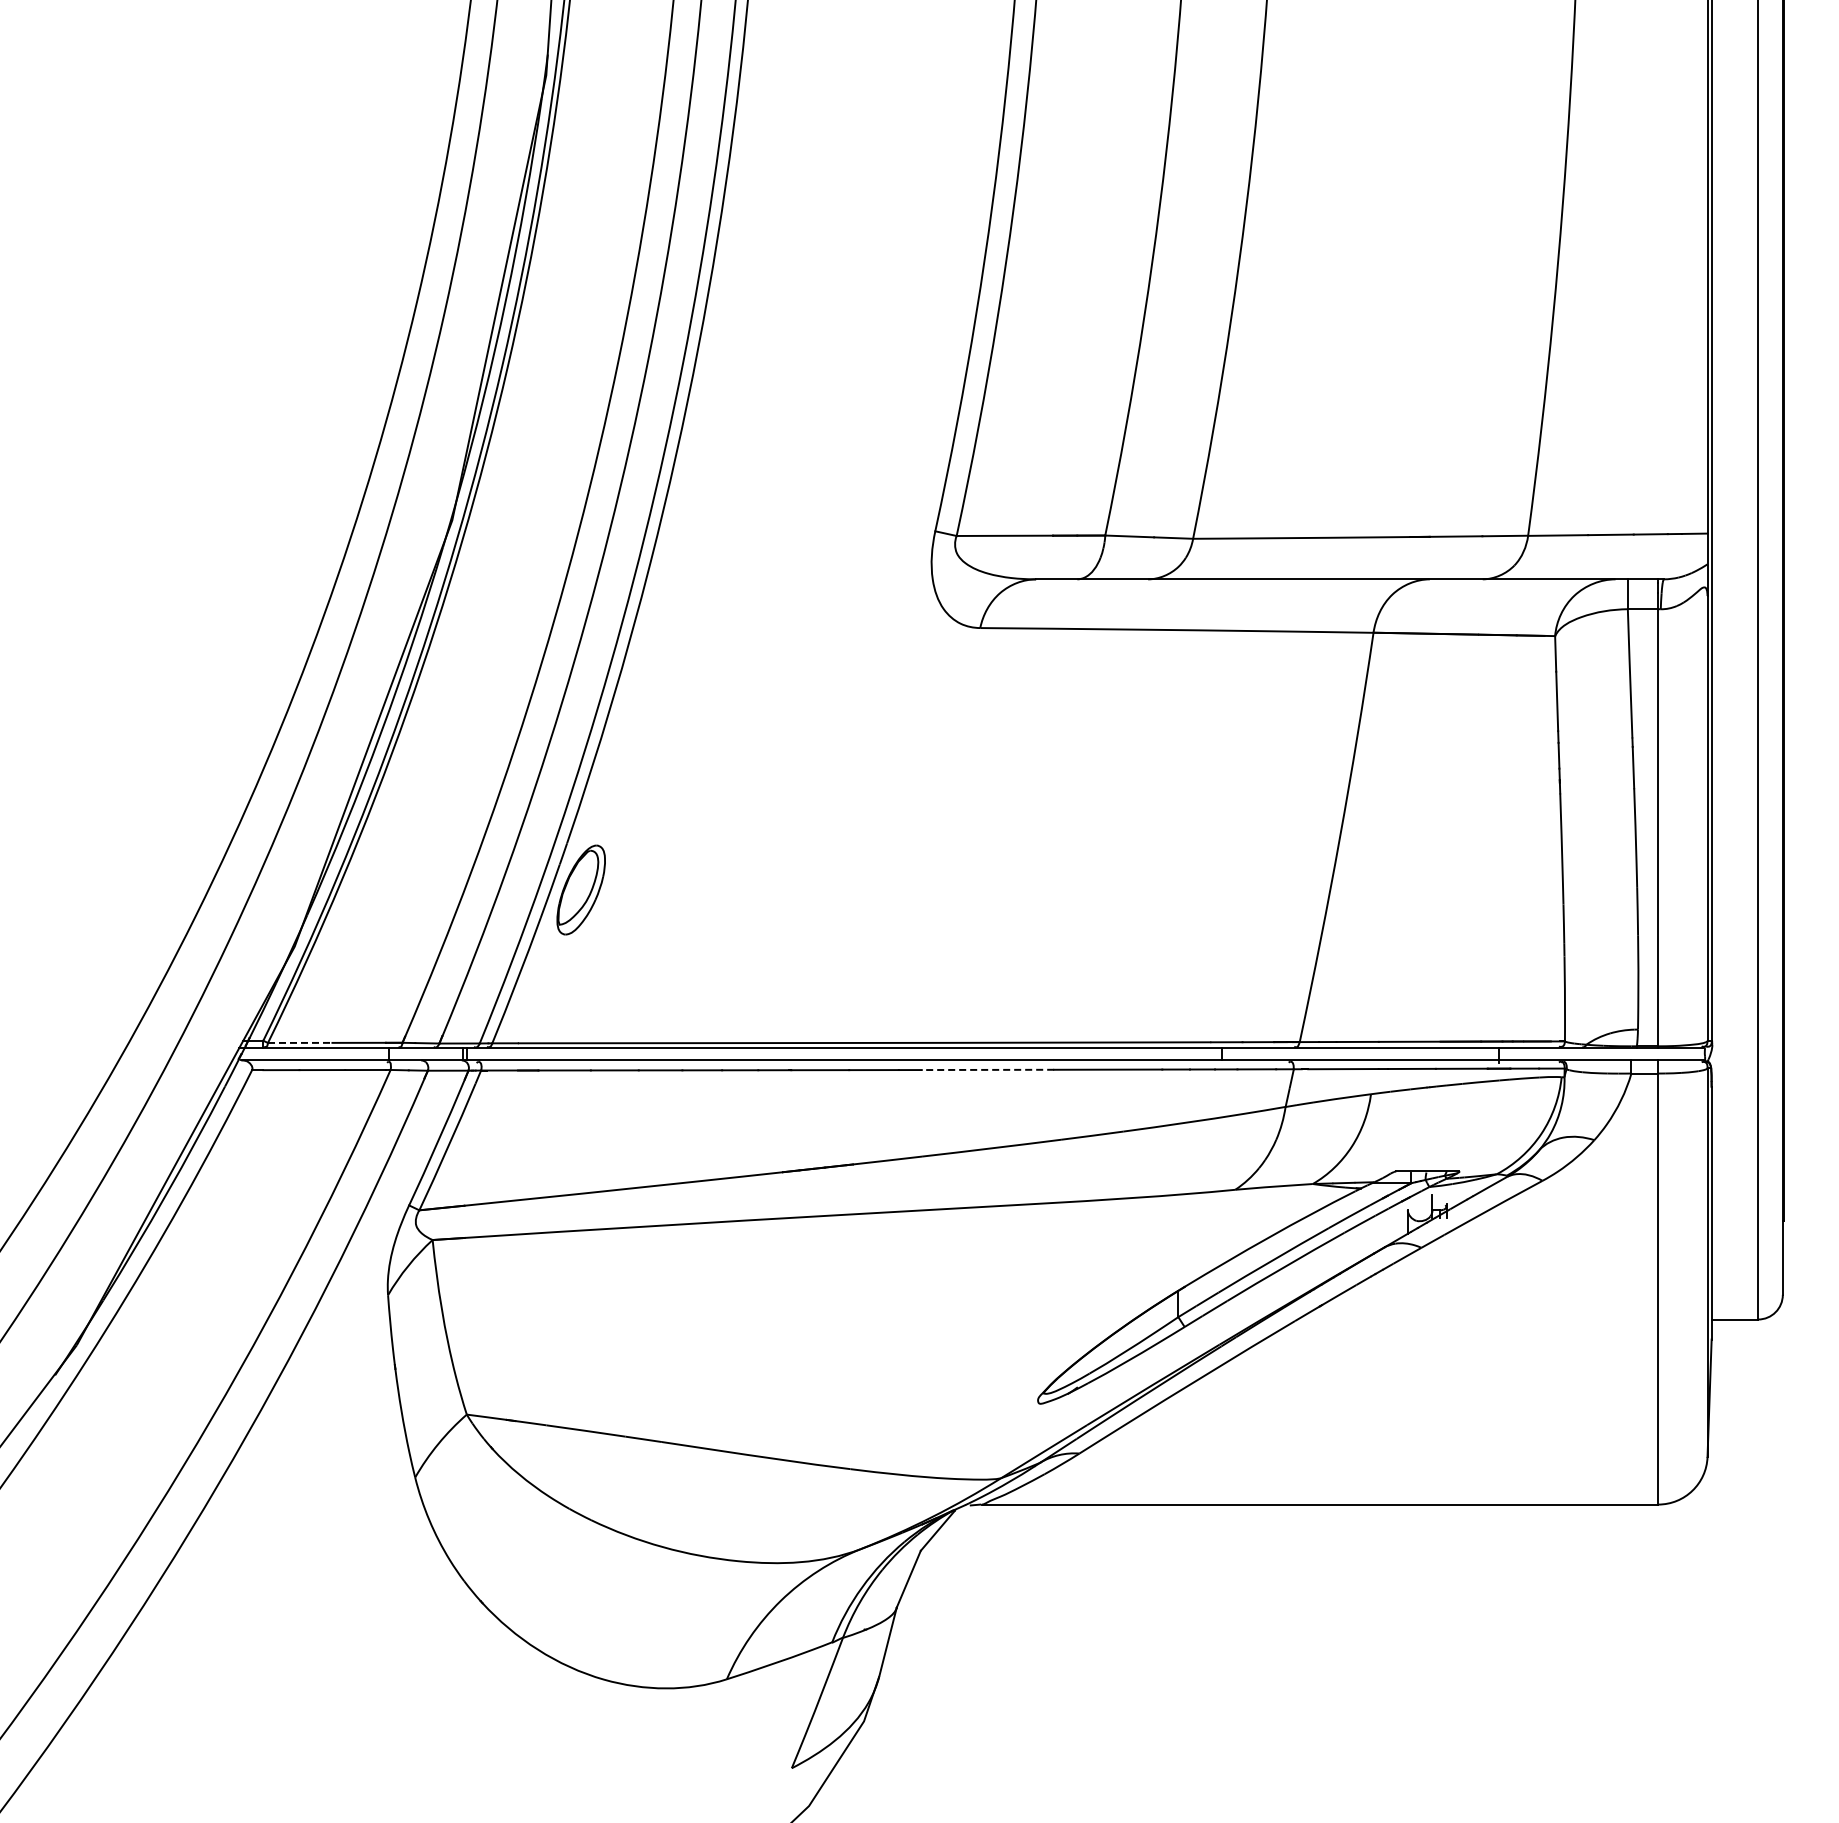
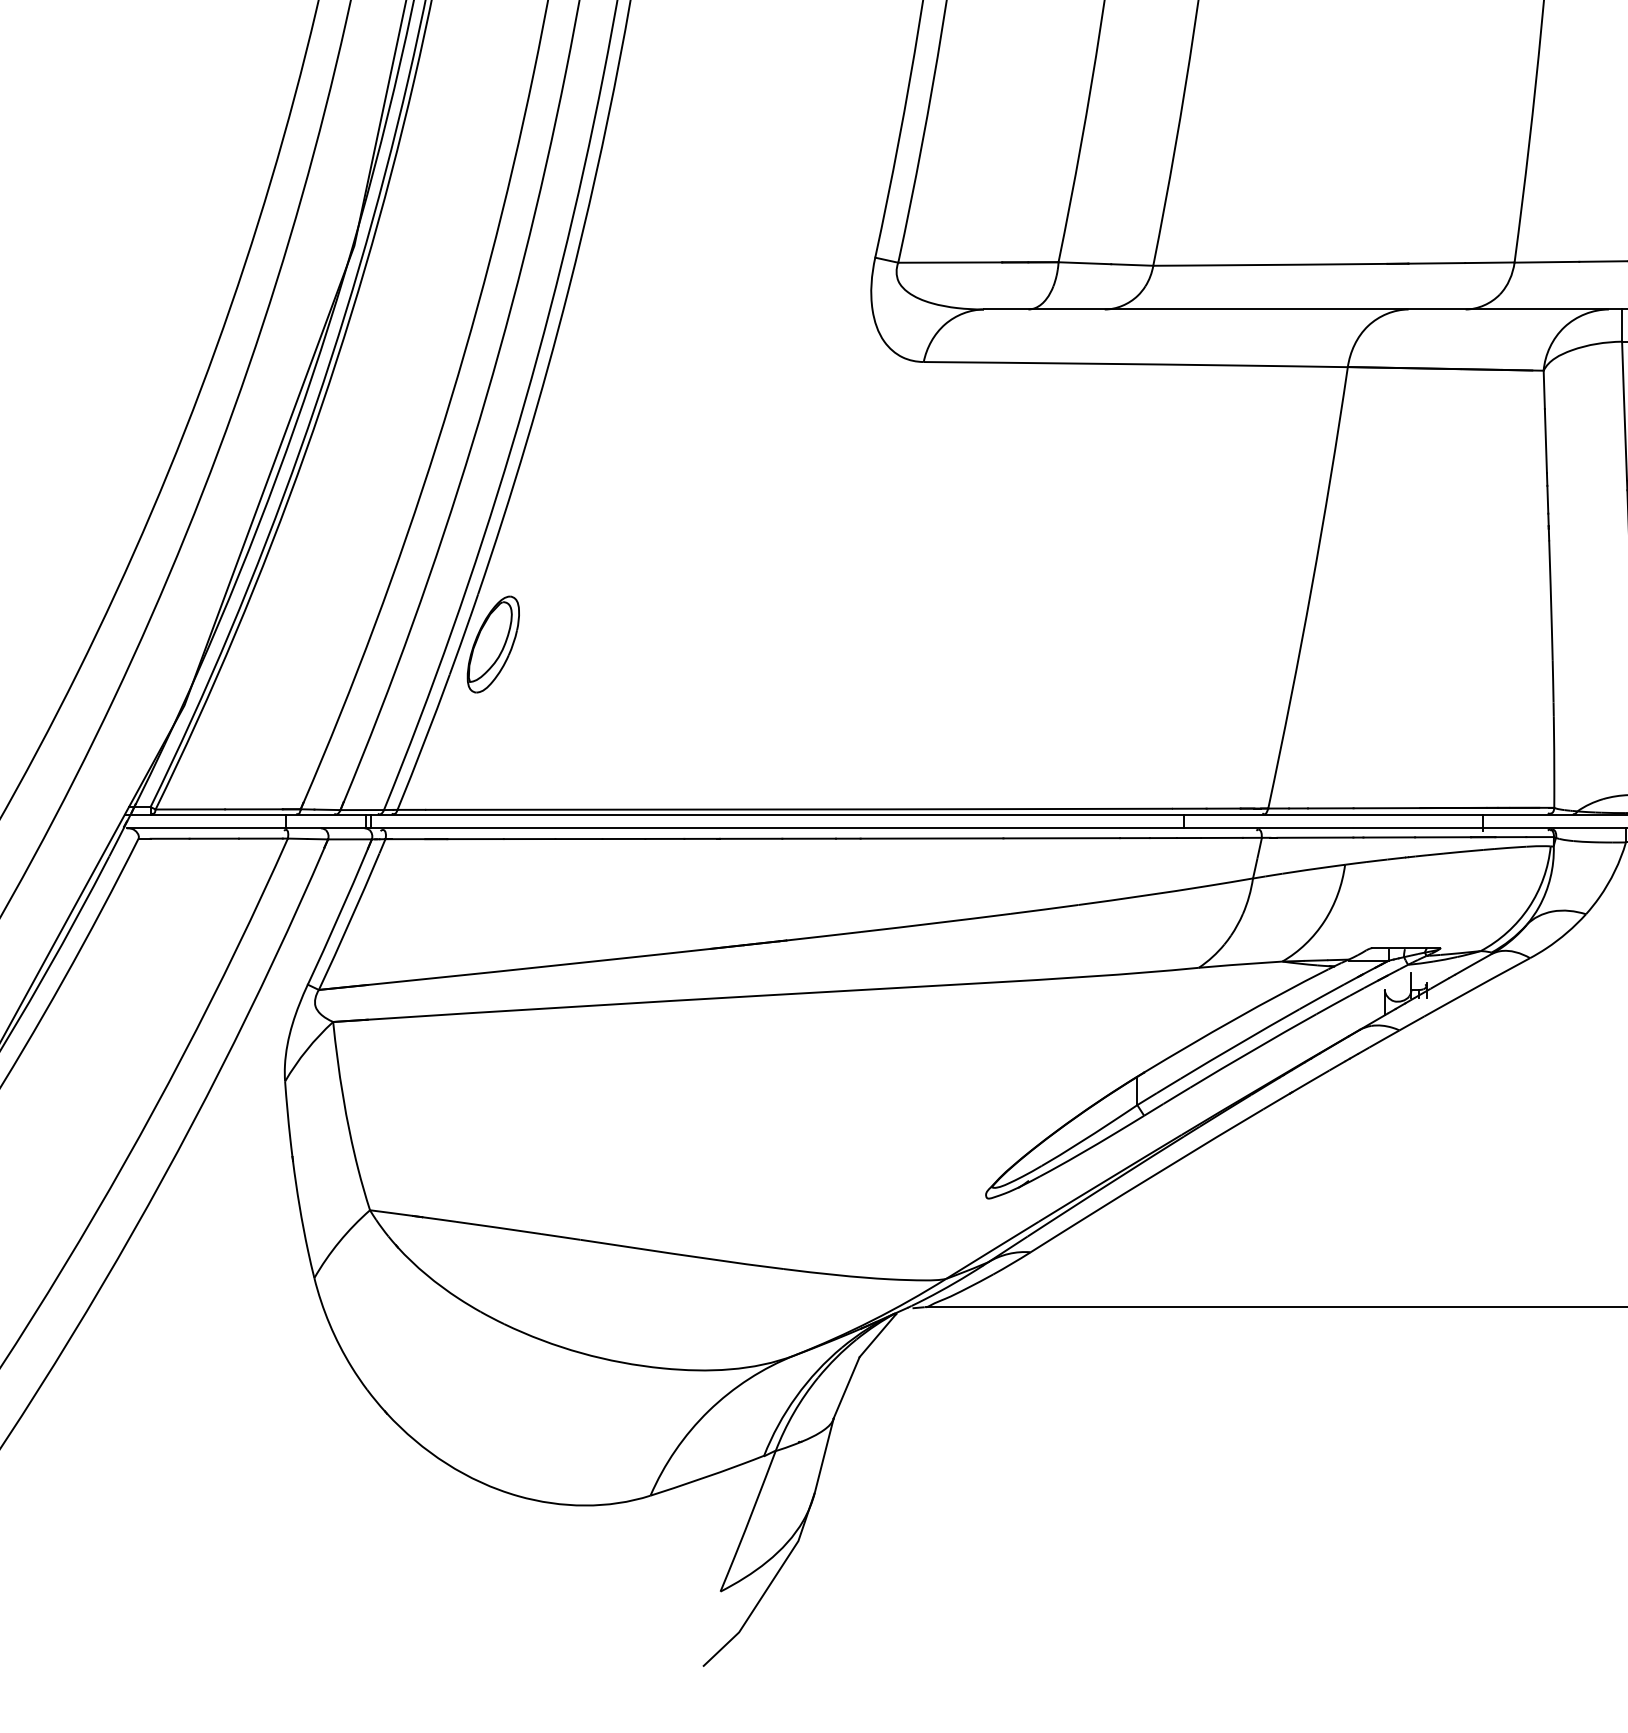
line: (300, 1042) -> (190, 808), dashed -> solid
line: (987, 1069) -> (931, 838), dashed -> solid

